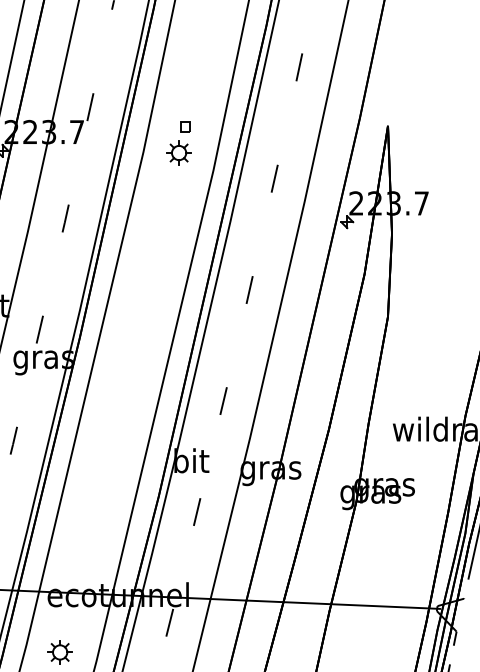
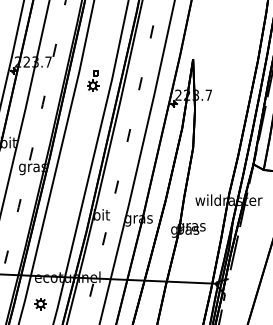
part: (180, 141) -> (93, 80), moved

